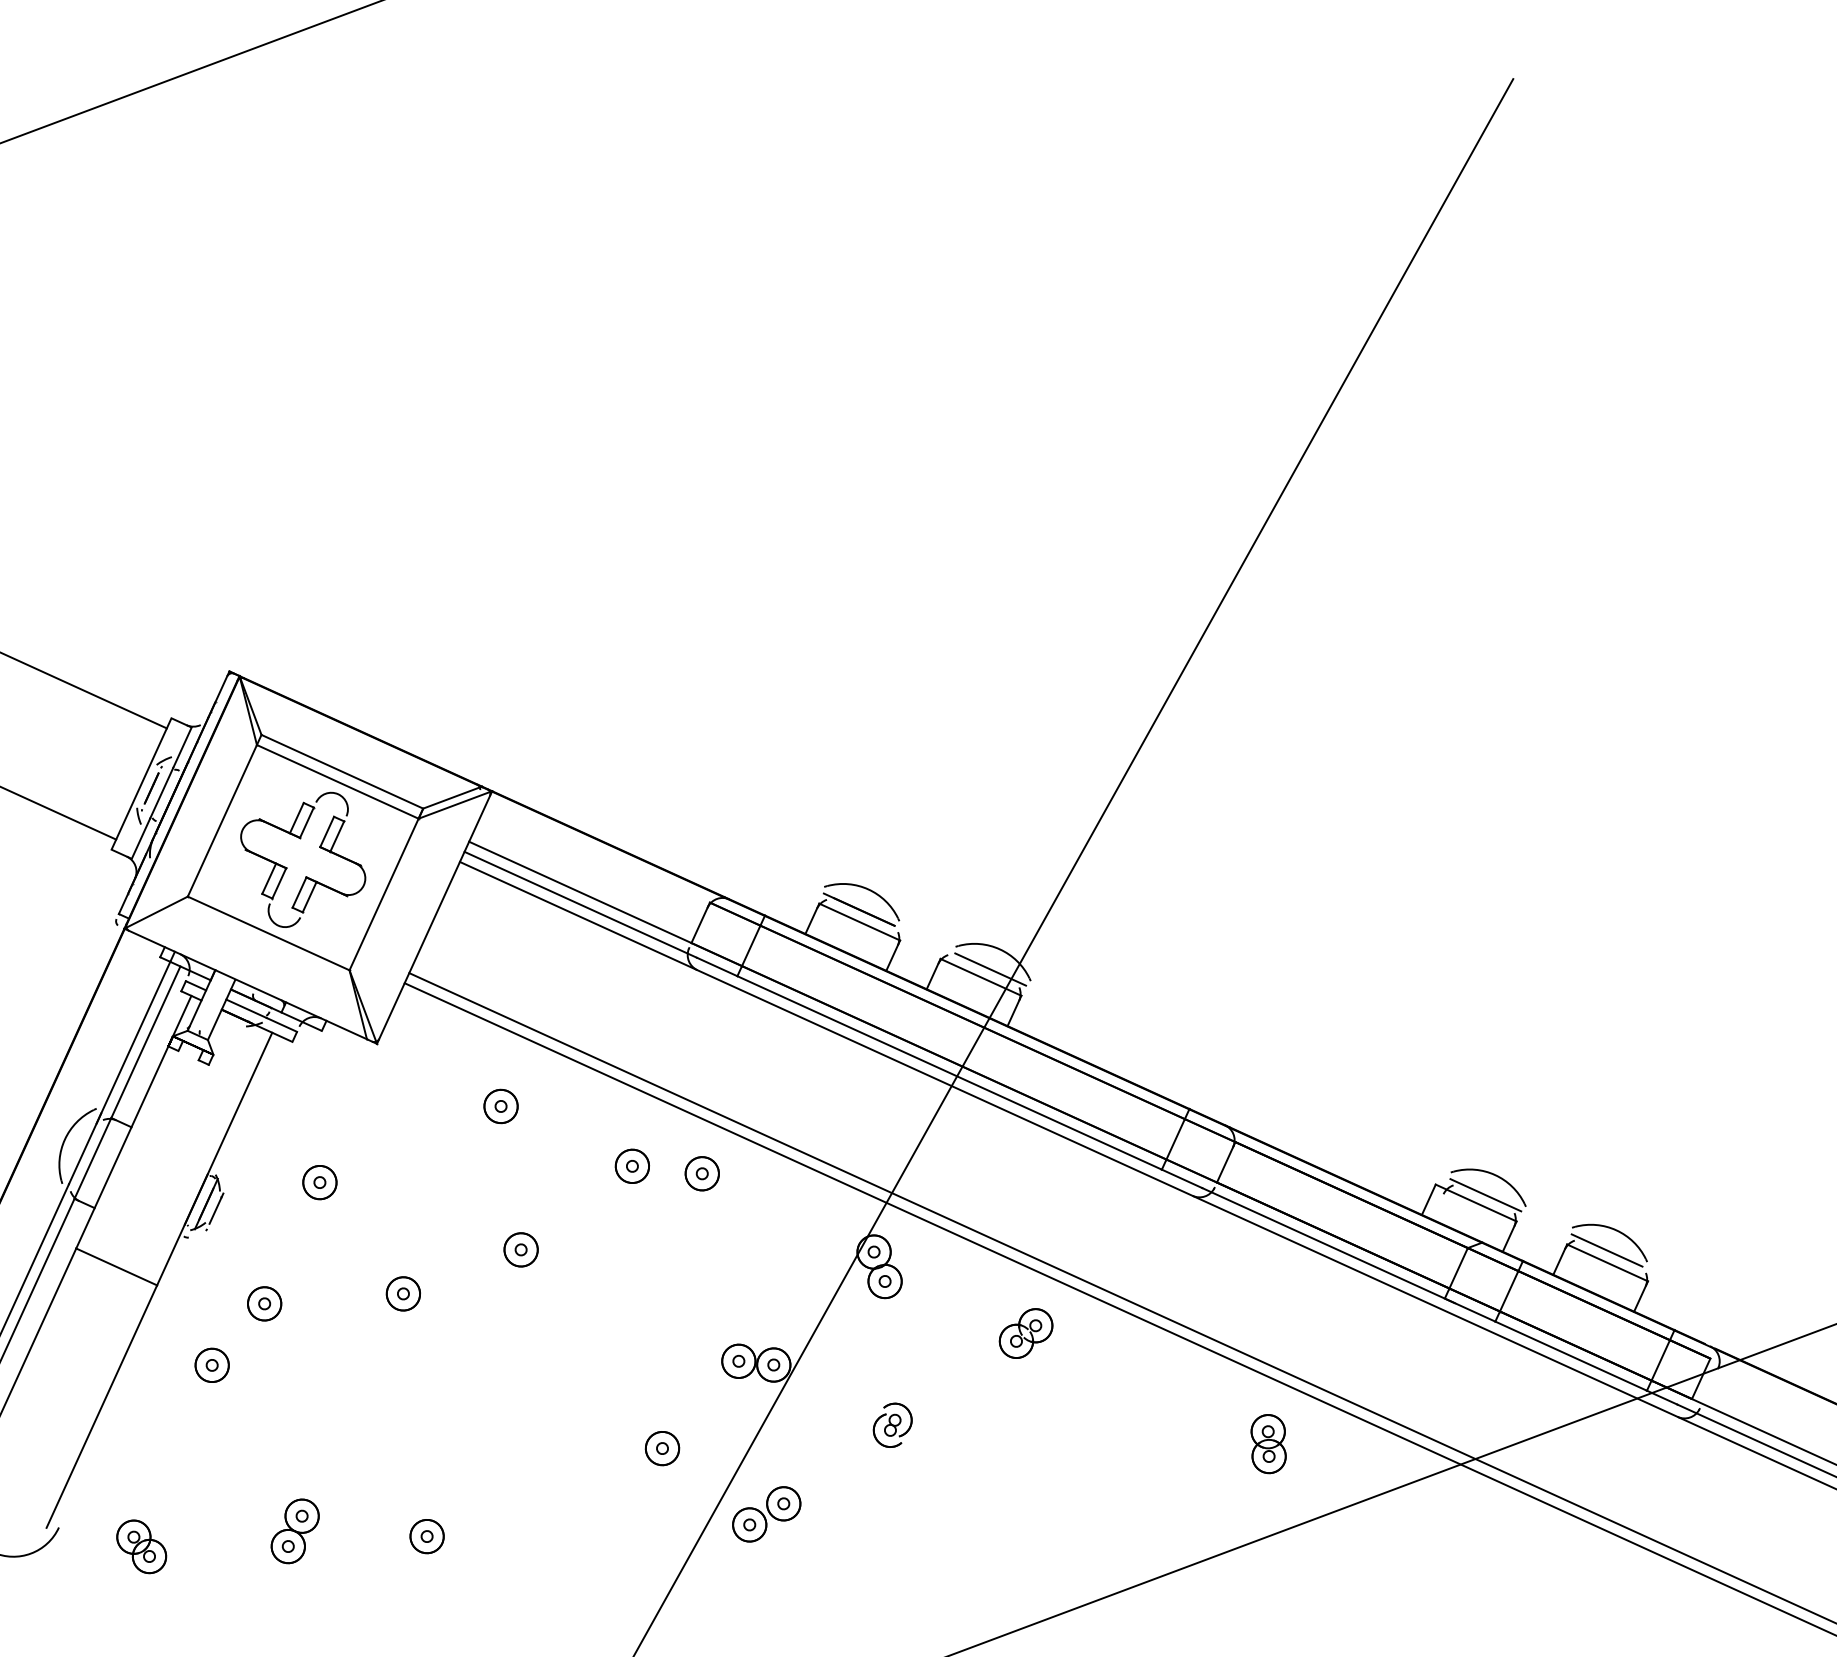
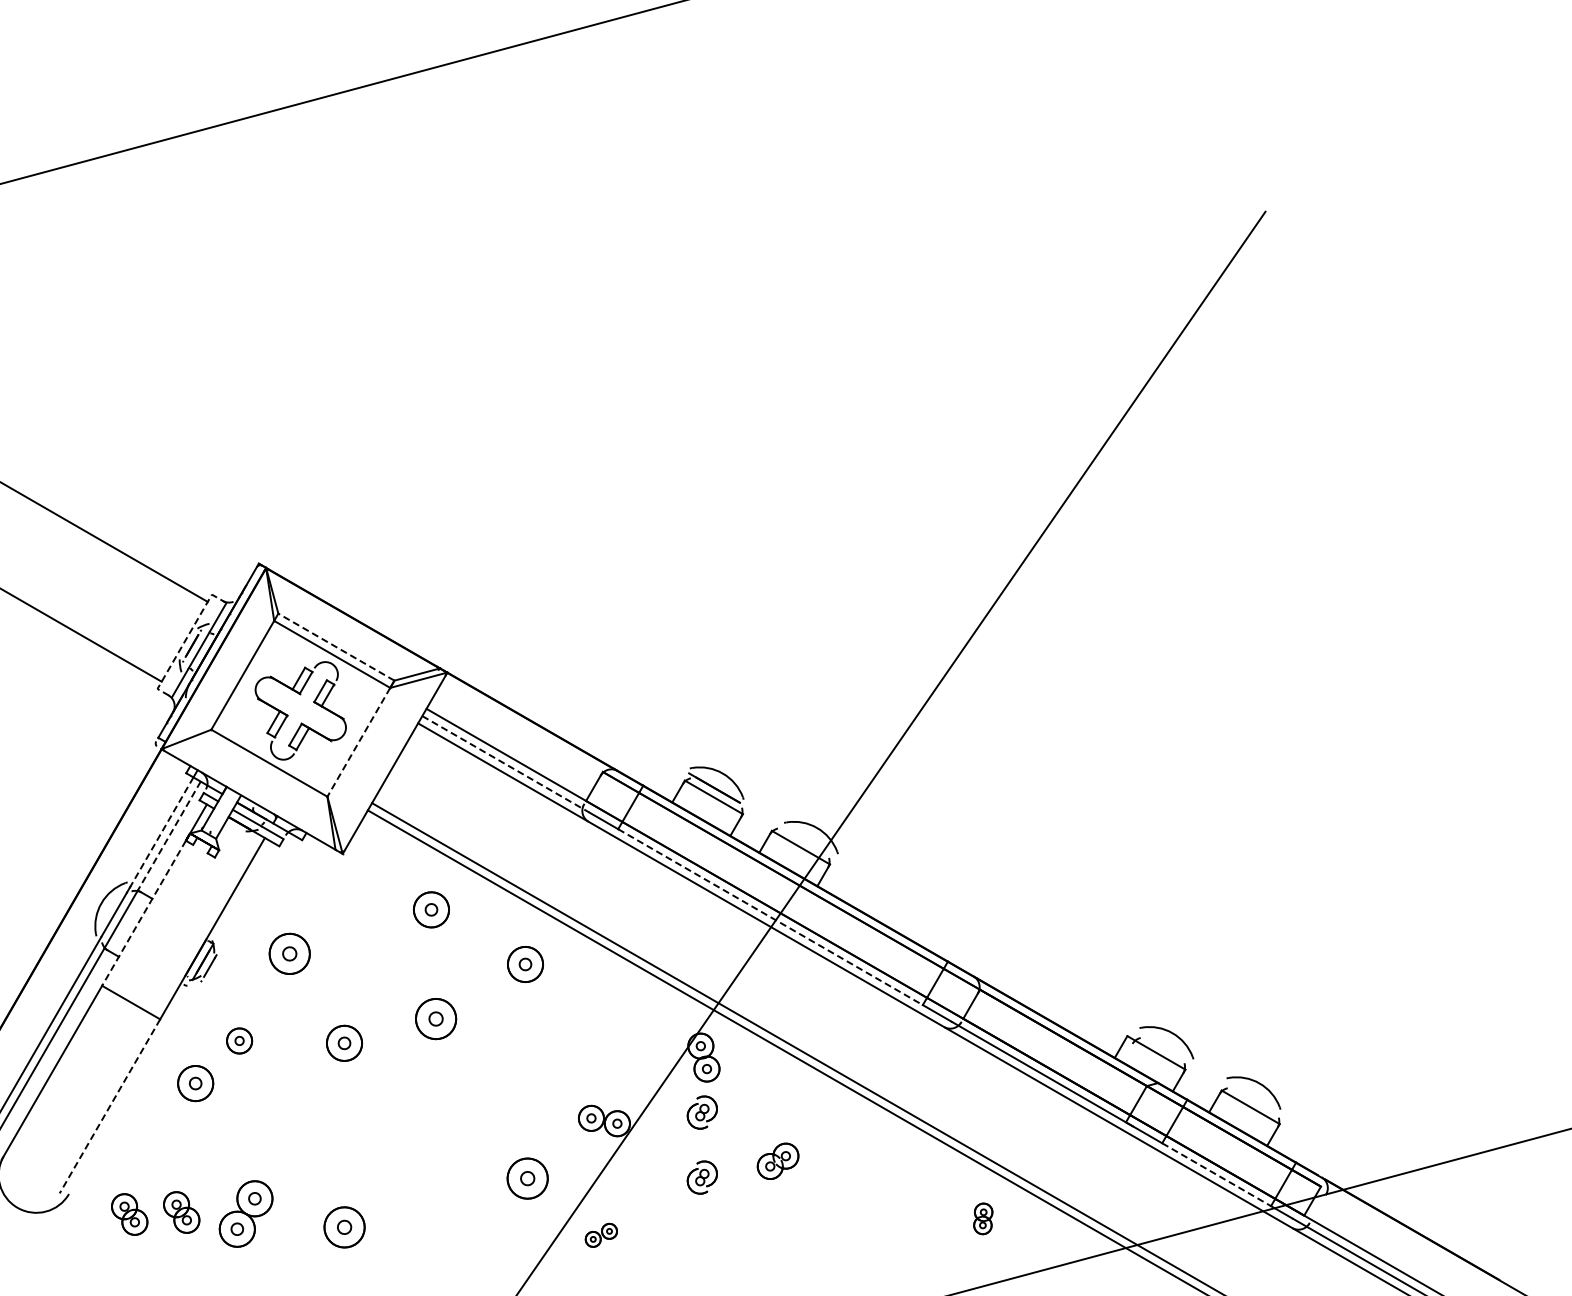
line: (341, 771) -> (335, 646), solid -> dashed
line: (141, 784) -> (184, 642), solid -> dashed
line: (383, 894) -> (358, 742), solid -> dashed
line: (581, 905) -> (506, 764), solid -> dashed
line: (990, 969) -> (808, 842), removed
line: (132, 1042) -> (159, 835), solid -> dashed
line: (146, 1042) -> (169, 836), solid -> dashed
line: (949, 1073) -> (770, 917), solid -> dashed
part: (499, 1106) -> (430, 909), size x1.4
line: (122, 1147) -> (144, 913), solid -> dashed
part: (632, 1165) -> (525, 963), size x1.4
part: (702, 1173) -> (577, 974), removed
part: (319, 1182) -> (289, 953), size x1.6
line: (1484, 1195) -> (1163, 1047), removed
part: (520, 1249) -> (435, 1018), size x1.6
line: (1606, 1249) -> (1250, 1097), removed
part: (403, 1293) -> (344, 1043), size x1.4
part: (1025, 1332) -> (777, 1160), moved
part: (883, 1339) -> (701, 1112), added
line: (1570, 1355) -> (1216, 1174), solid -> dashed
part: (211, 1364) -> (195, 1082), size x1.4
line: (101, 1406) -> (109, 1106), solid -> dashed
part: (1269, 1443) -> (983, 1218), size x0.7
part: (661, 1447) -> (527, 1177), size x1.6
part: (767, 1514) -> (601, 1235), size x0.6
part: (294, 1530) -> (245, 1213), size x1.4
part: (426, 1536) -> (344, 1227), size x1.6
part: (209, 1537) -> (181, 1212), added

